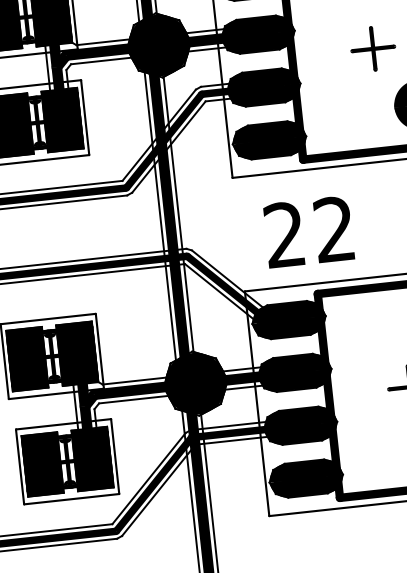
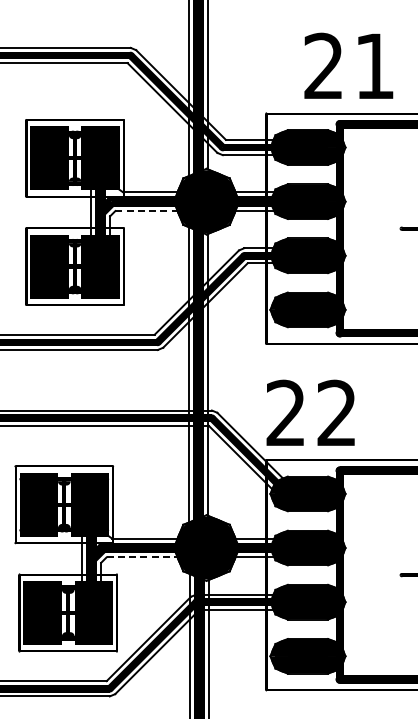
line: (102, 61) -> (147, 211), solid -> dashed
text: (308, 231) -> (310, 412), moved
line: (134, 399) -> (142, 557), solid -> dashed

